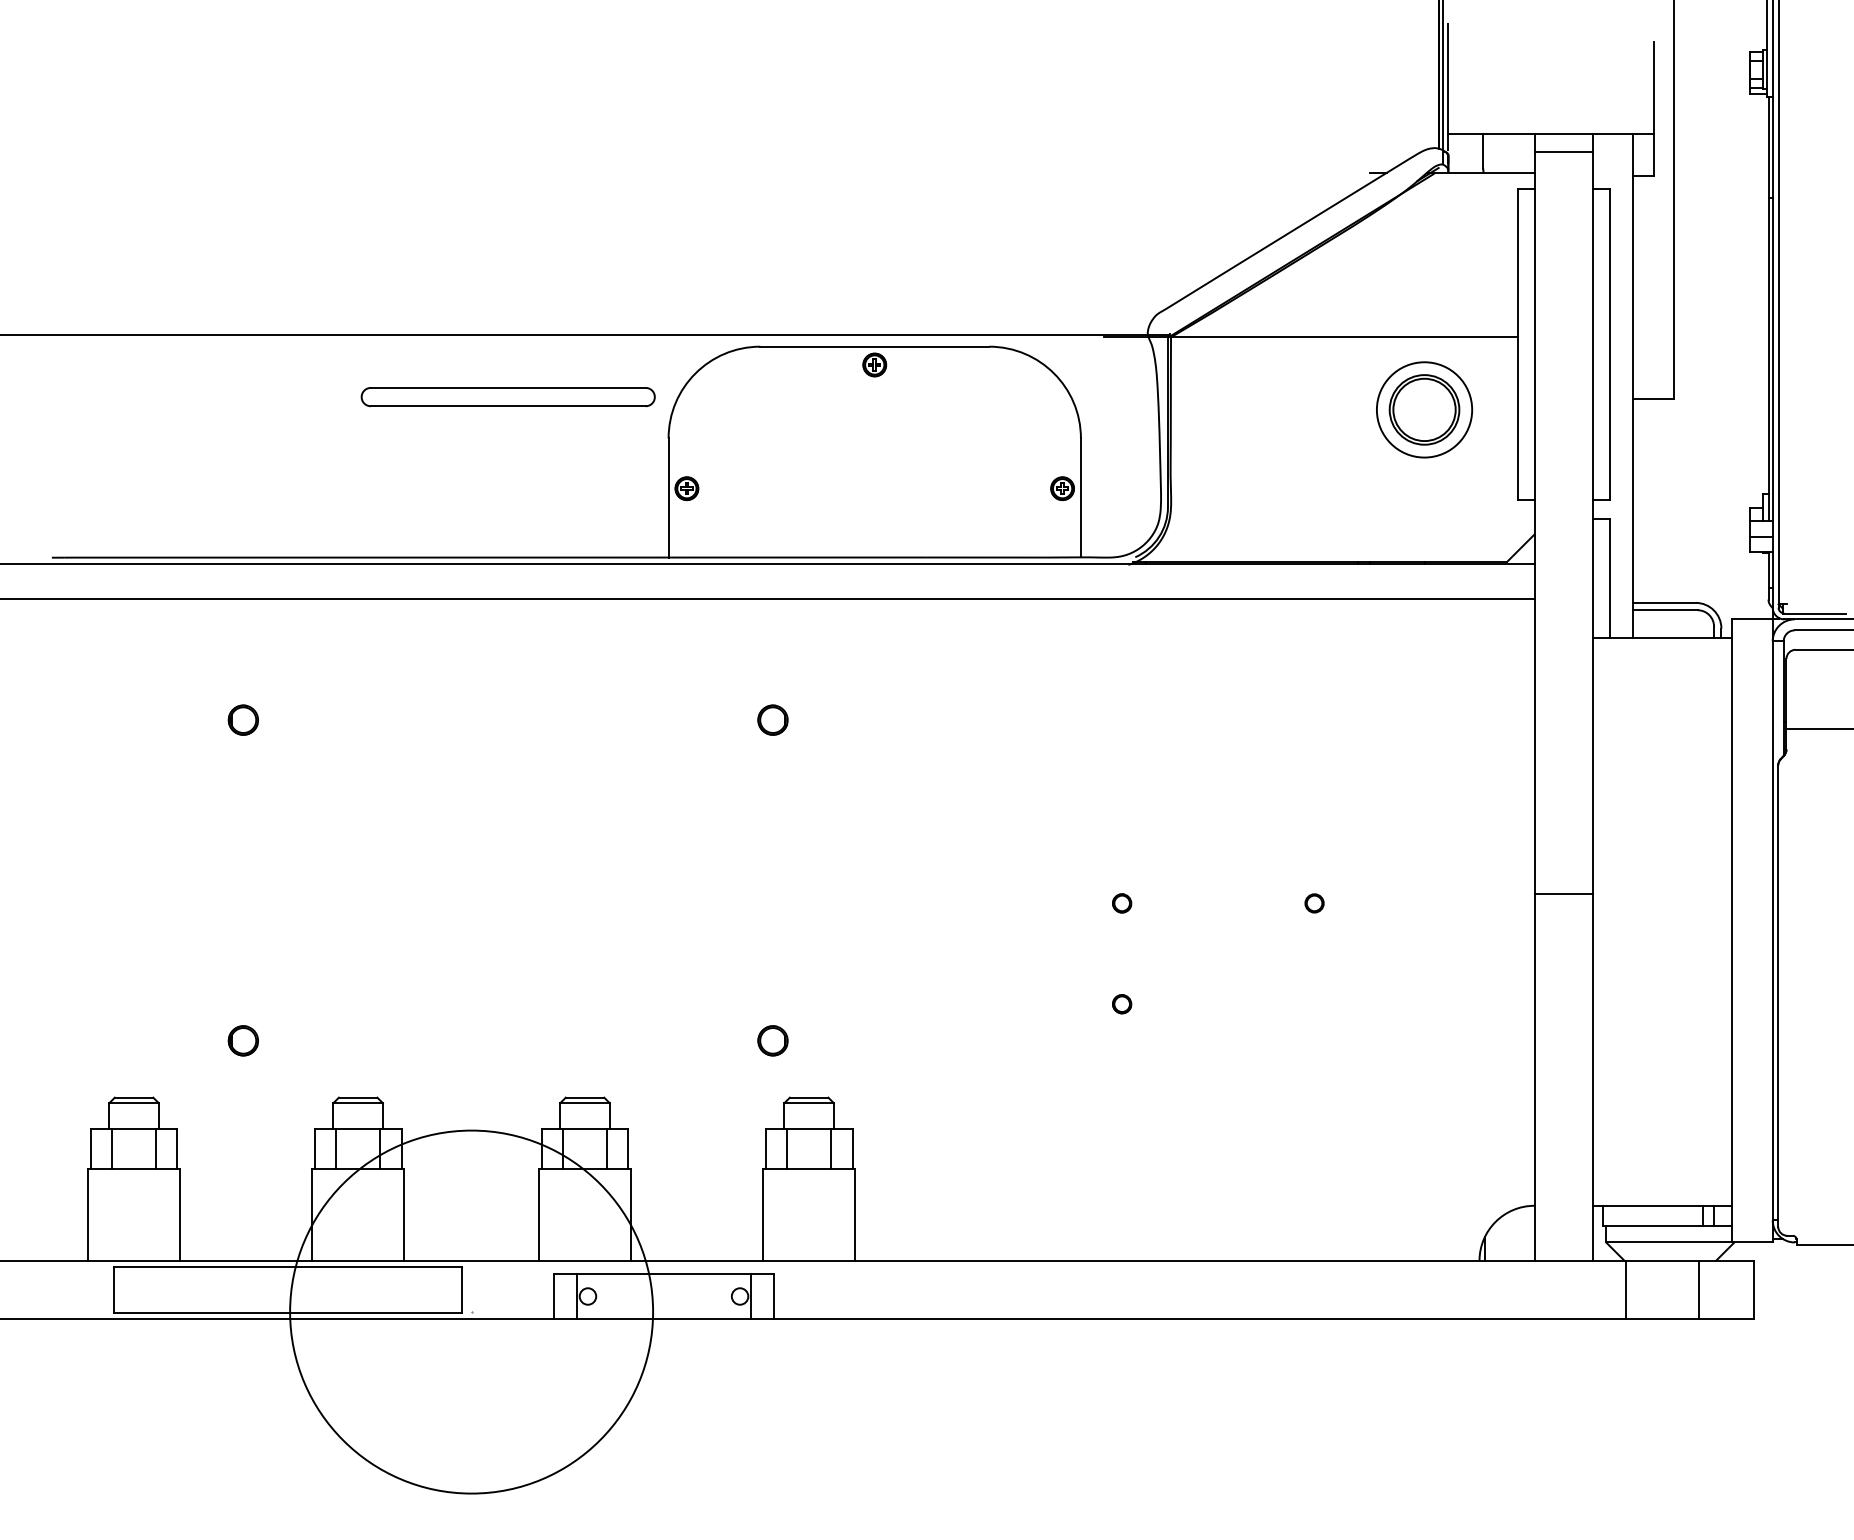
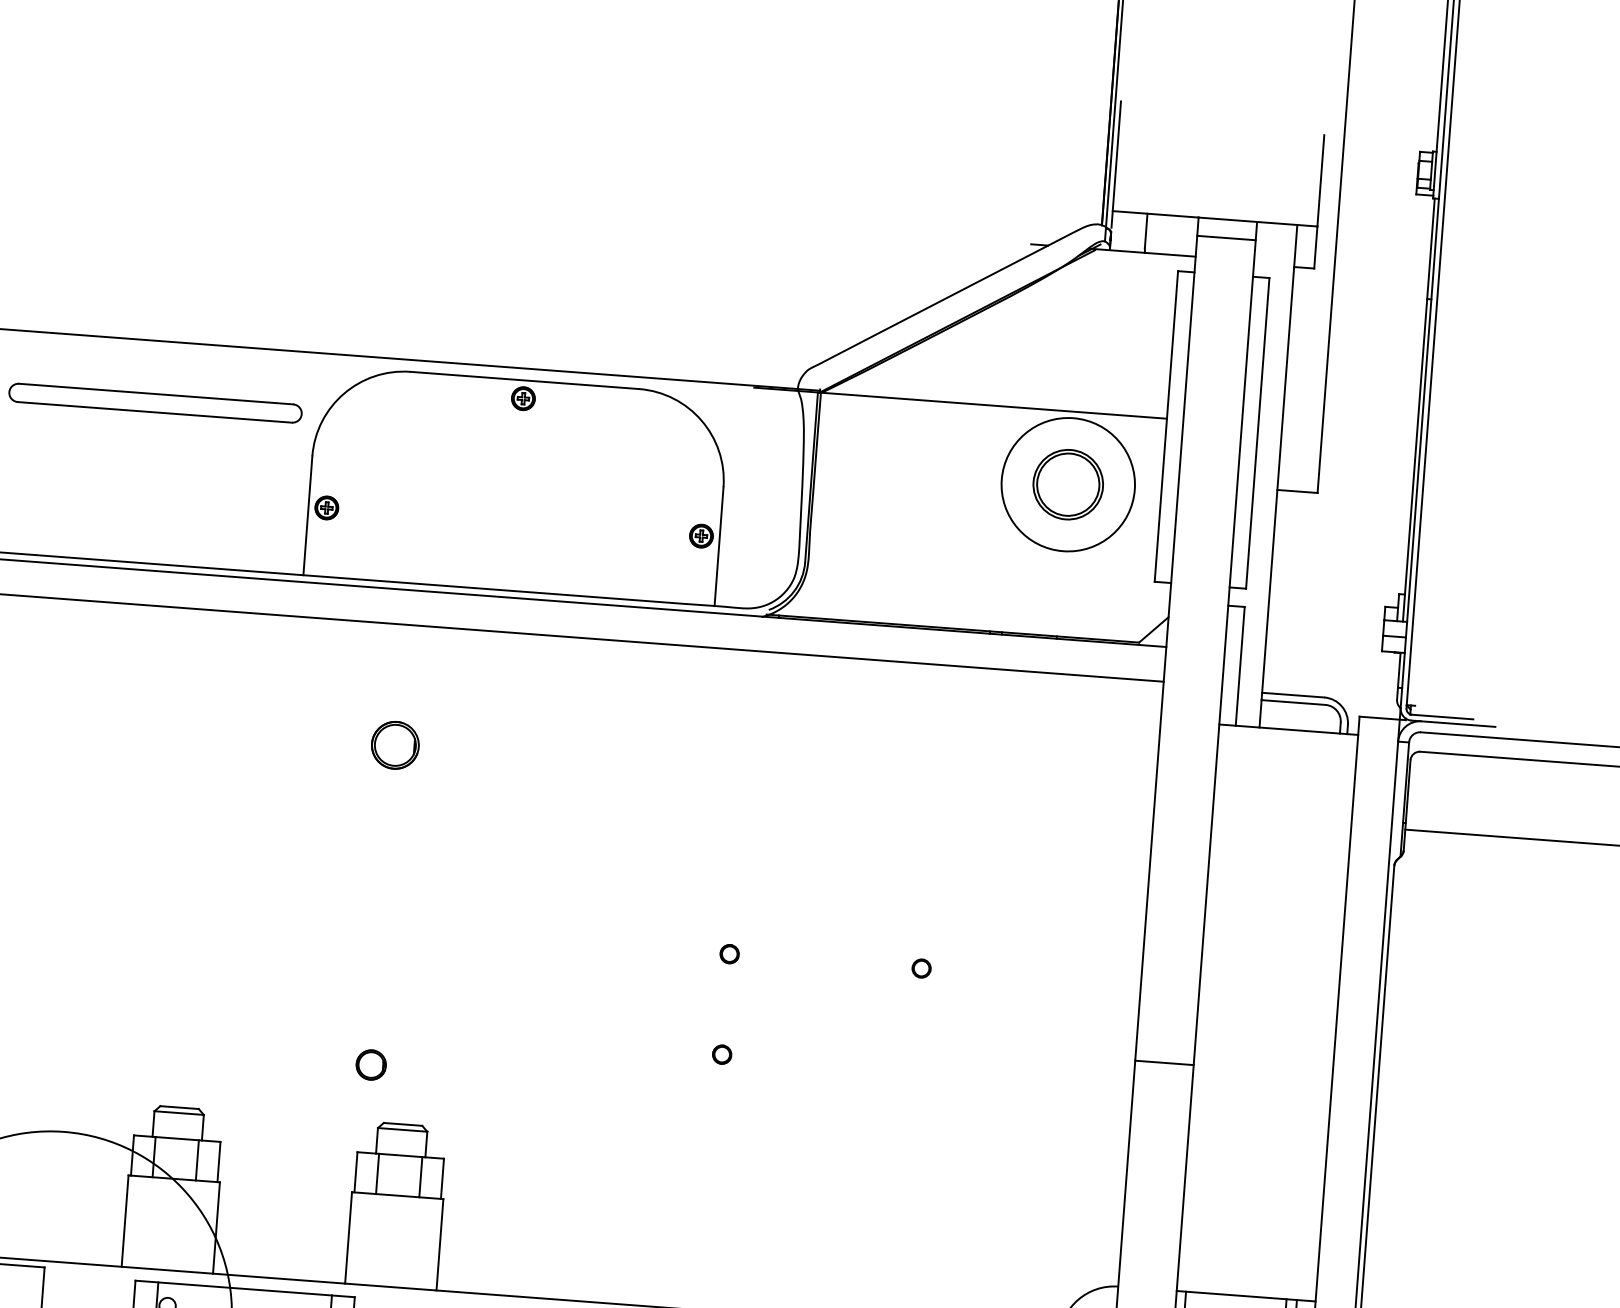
circle: (1424, 409) -> (1068, 484), size x1.4
part: (772, 719) -> (394, 744), size x1.6
line: (1563, 894) -> (1164, 1063), moved

